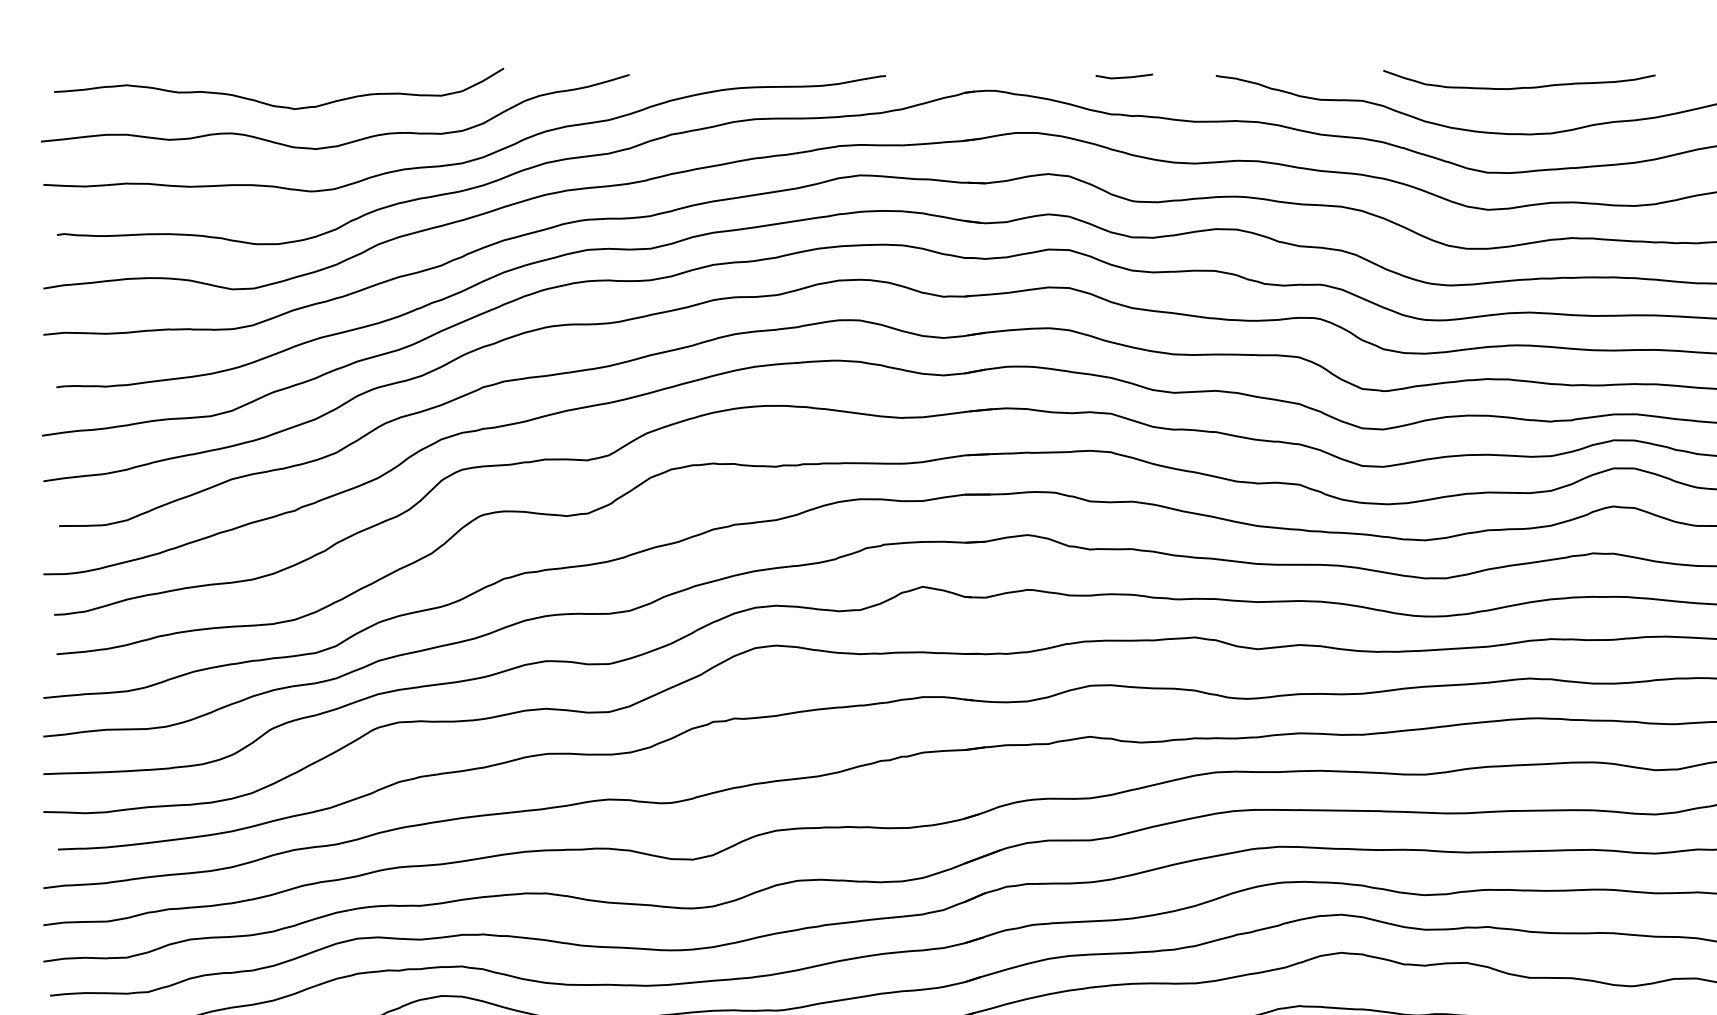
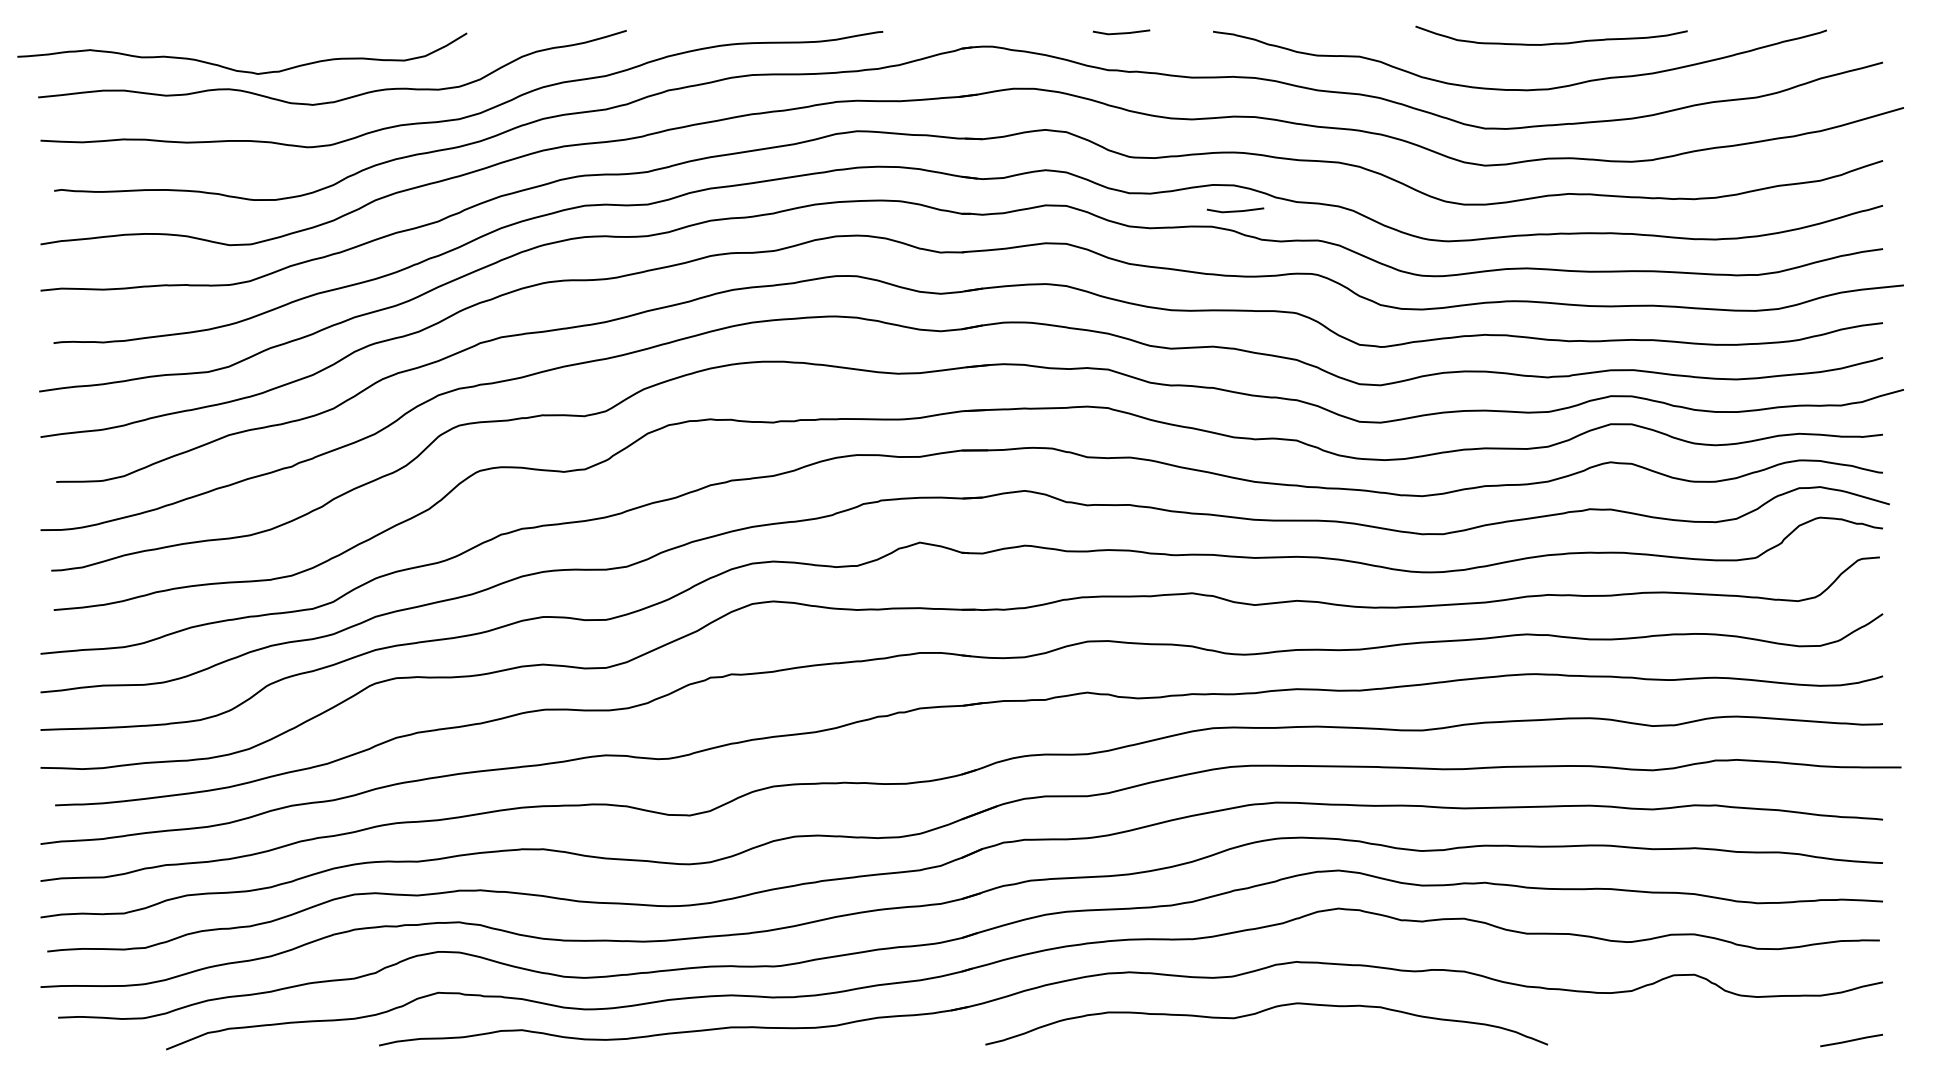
curve: (1522, 86) -> (1554, 42), moved
curve: (279, 105) -> (242, 70), moved
line: (1238, 254) -> (1235, 210), added

